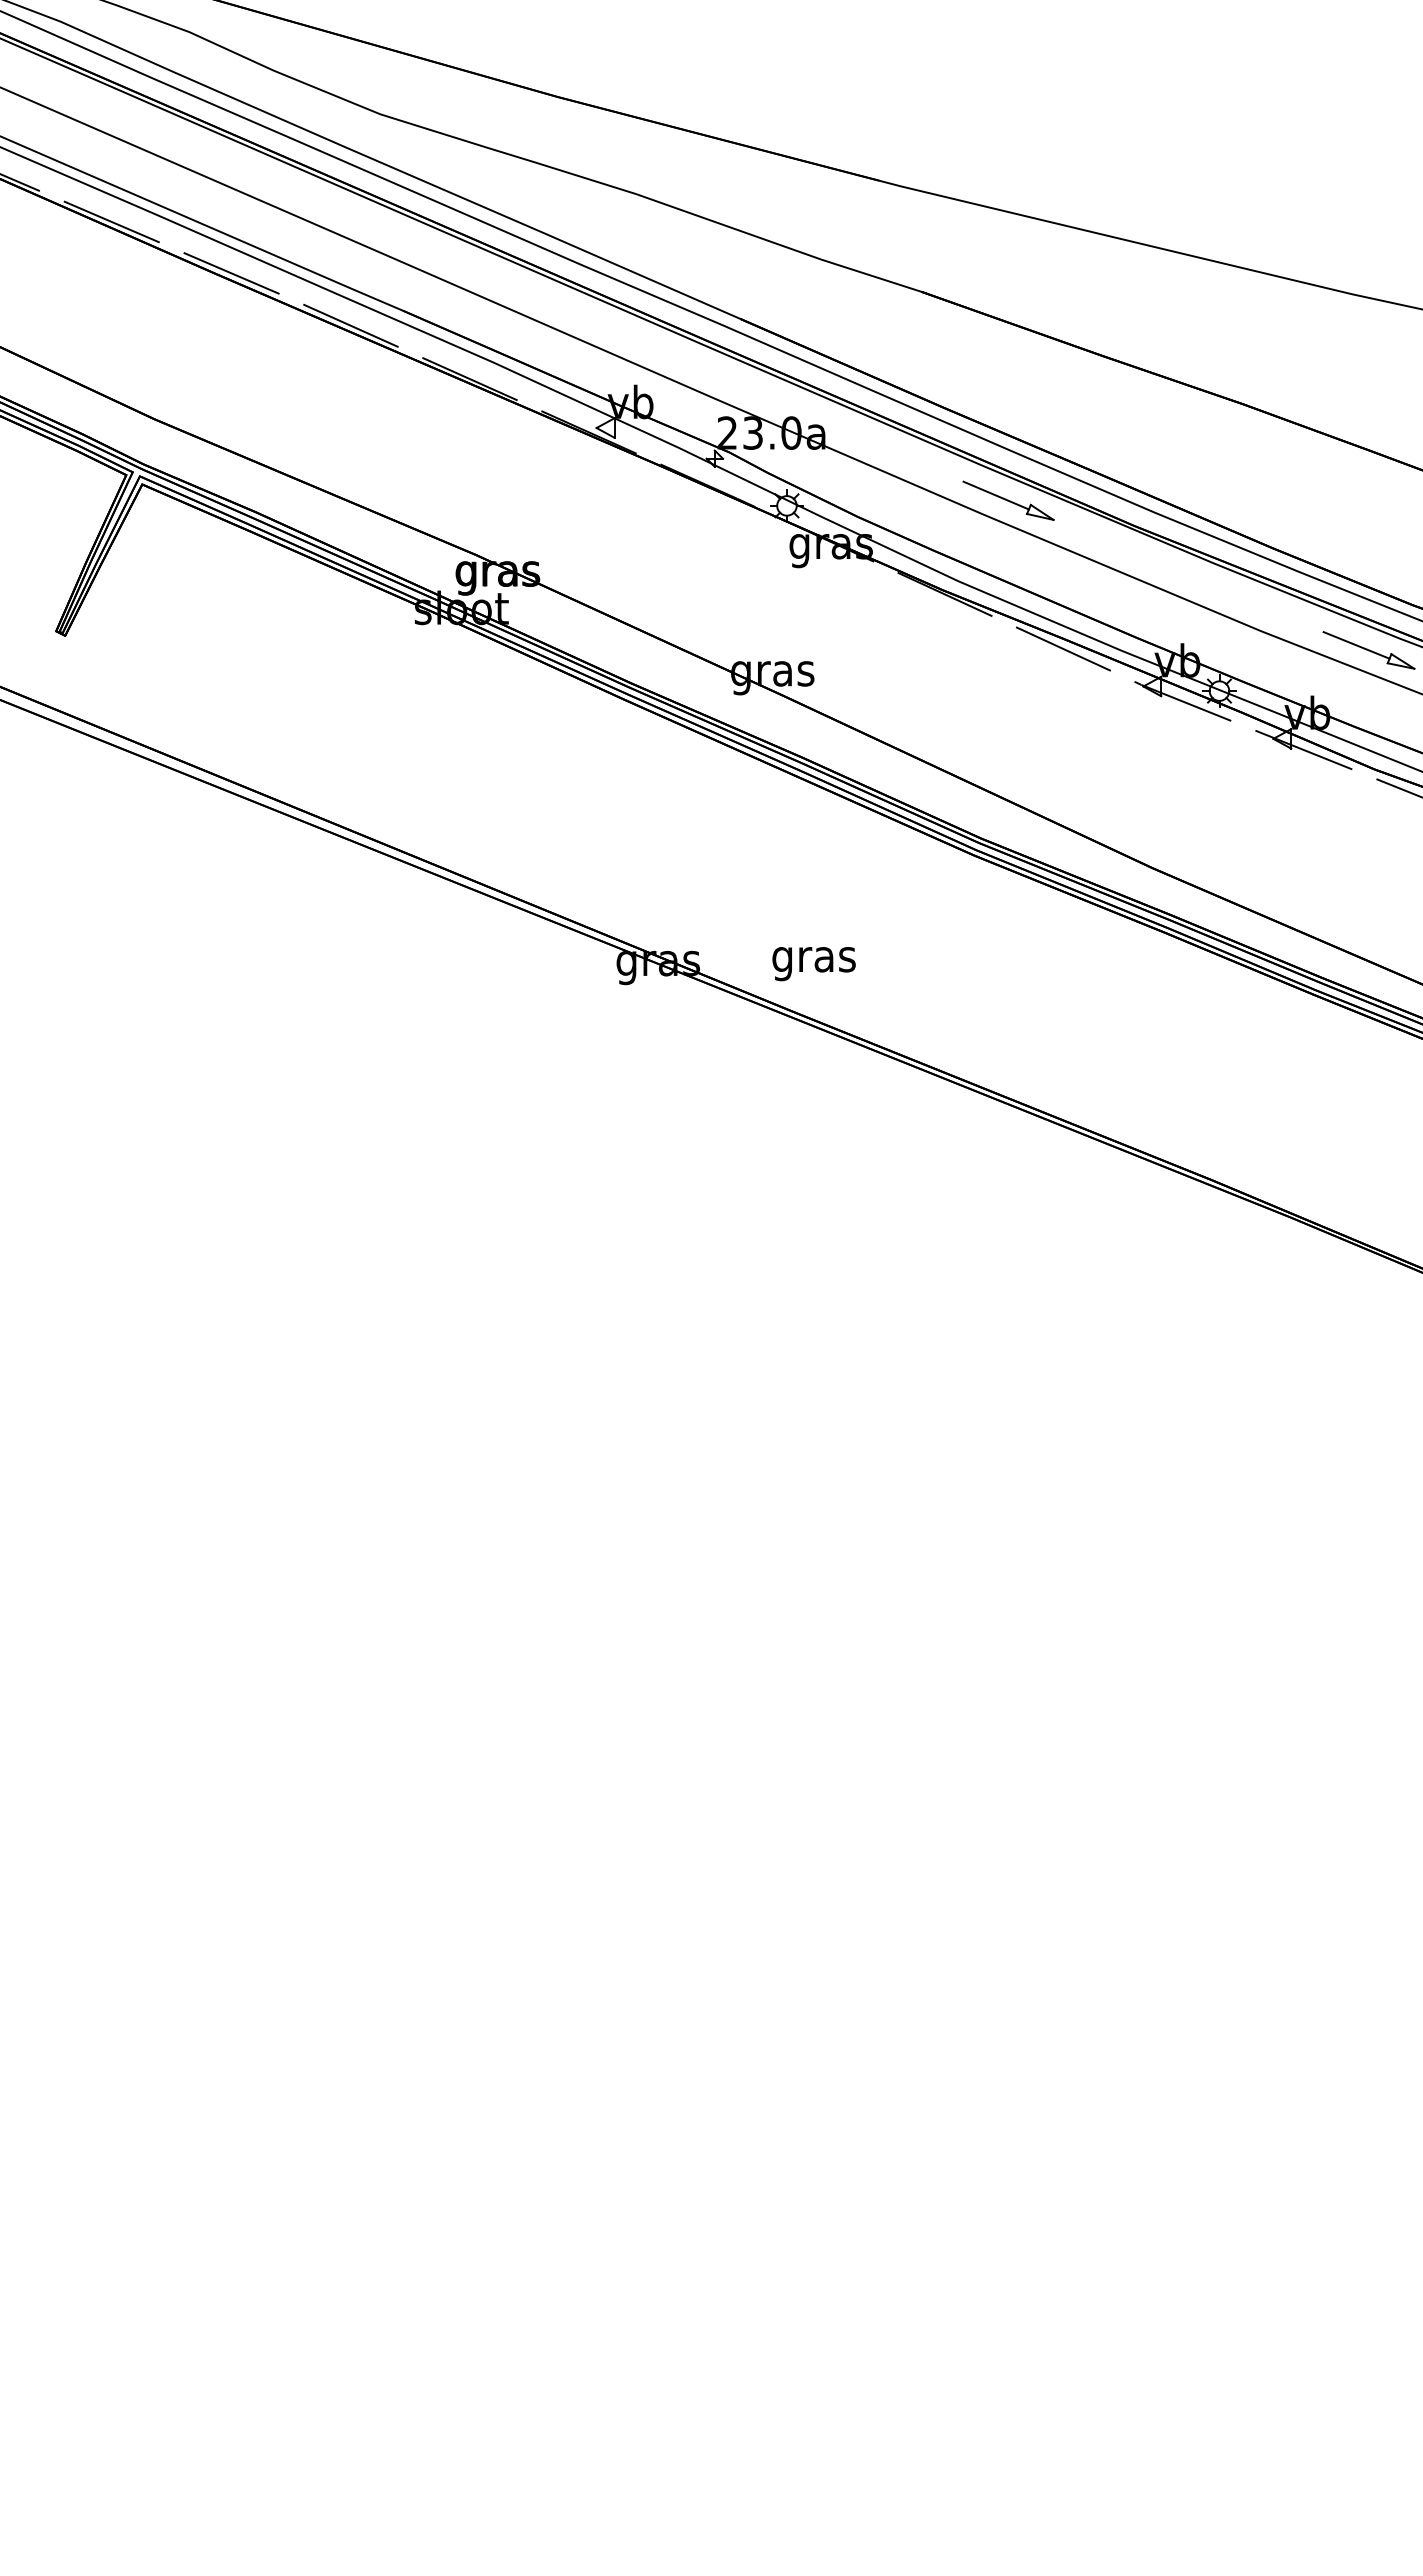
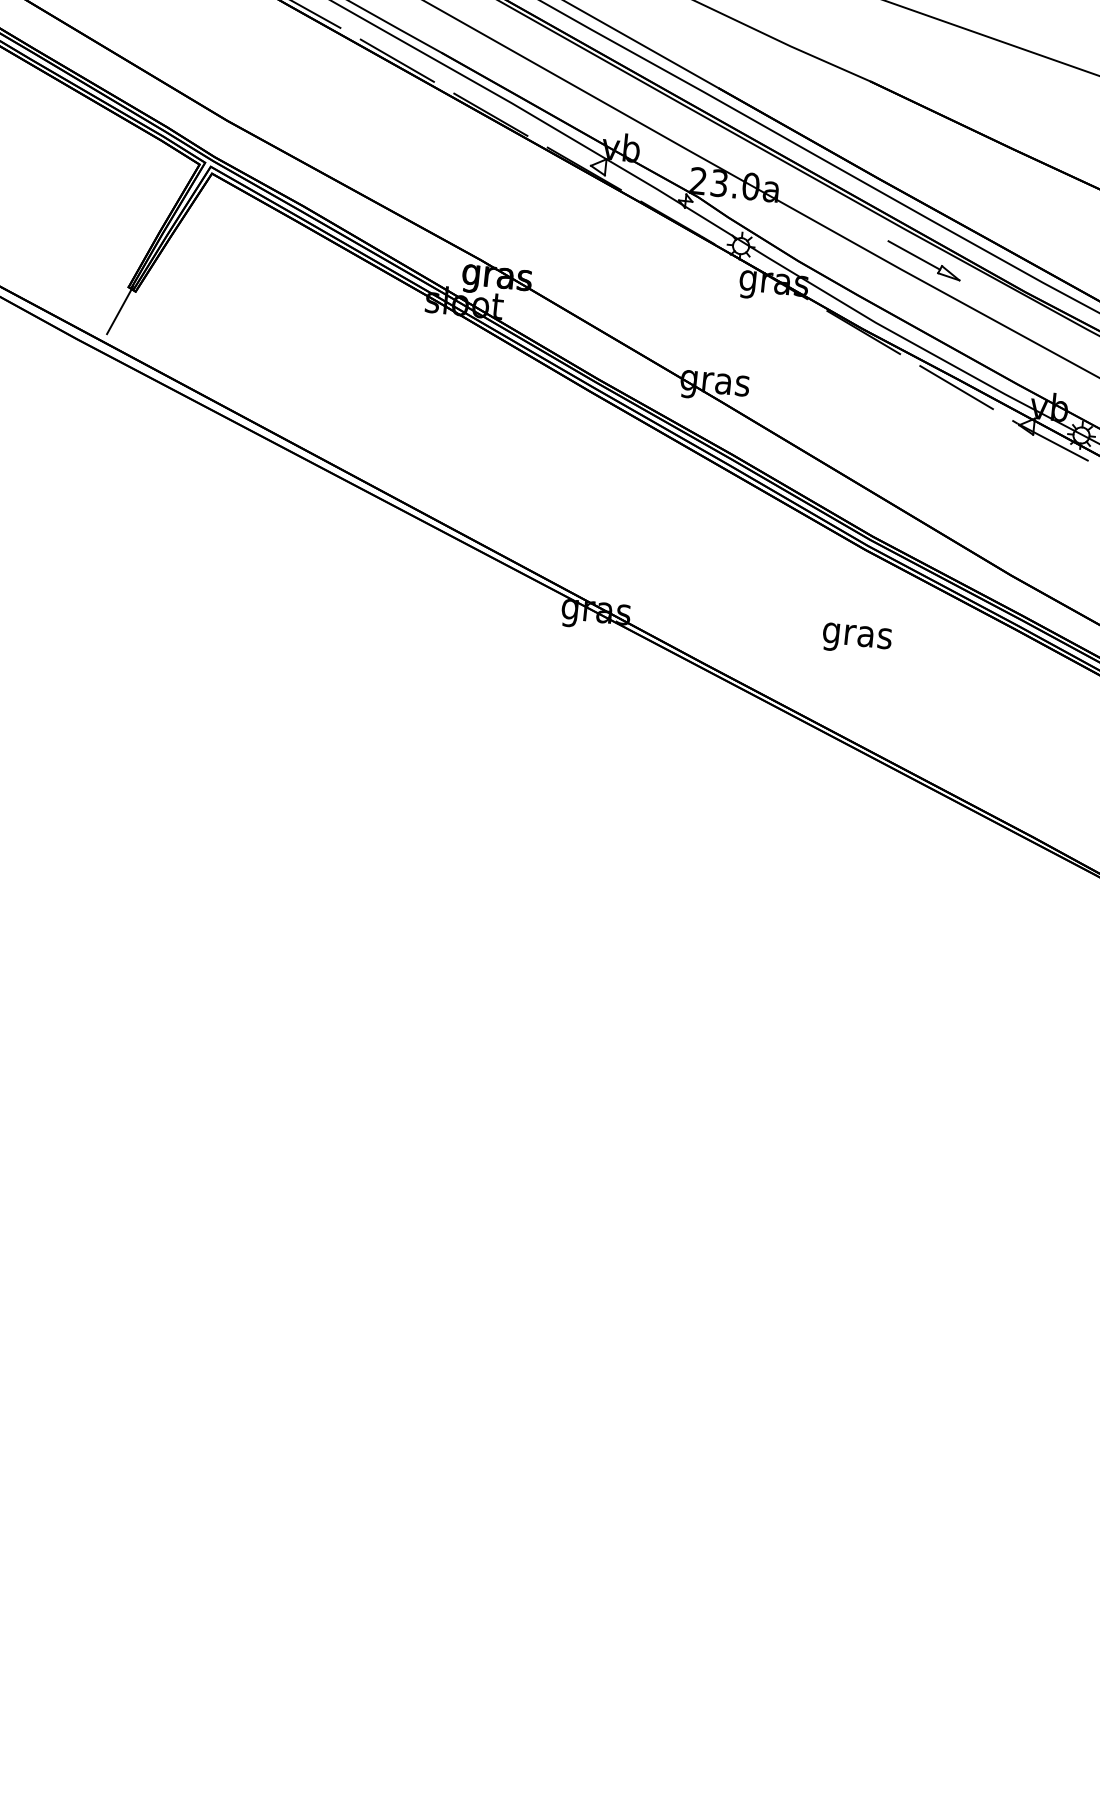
line: (48, 659) -> (119, 309), added
text: (813, 964) -> (856, 639), moved

